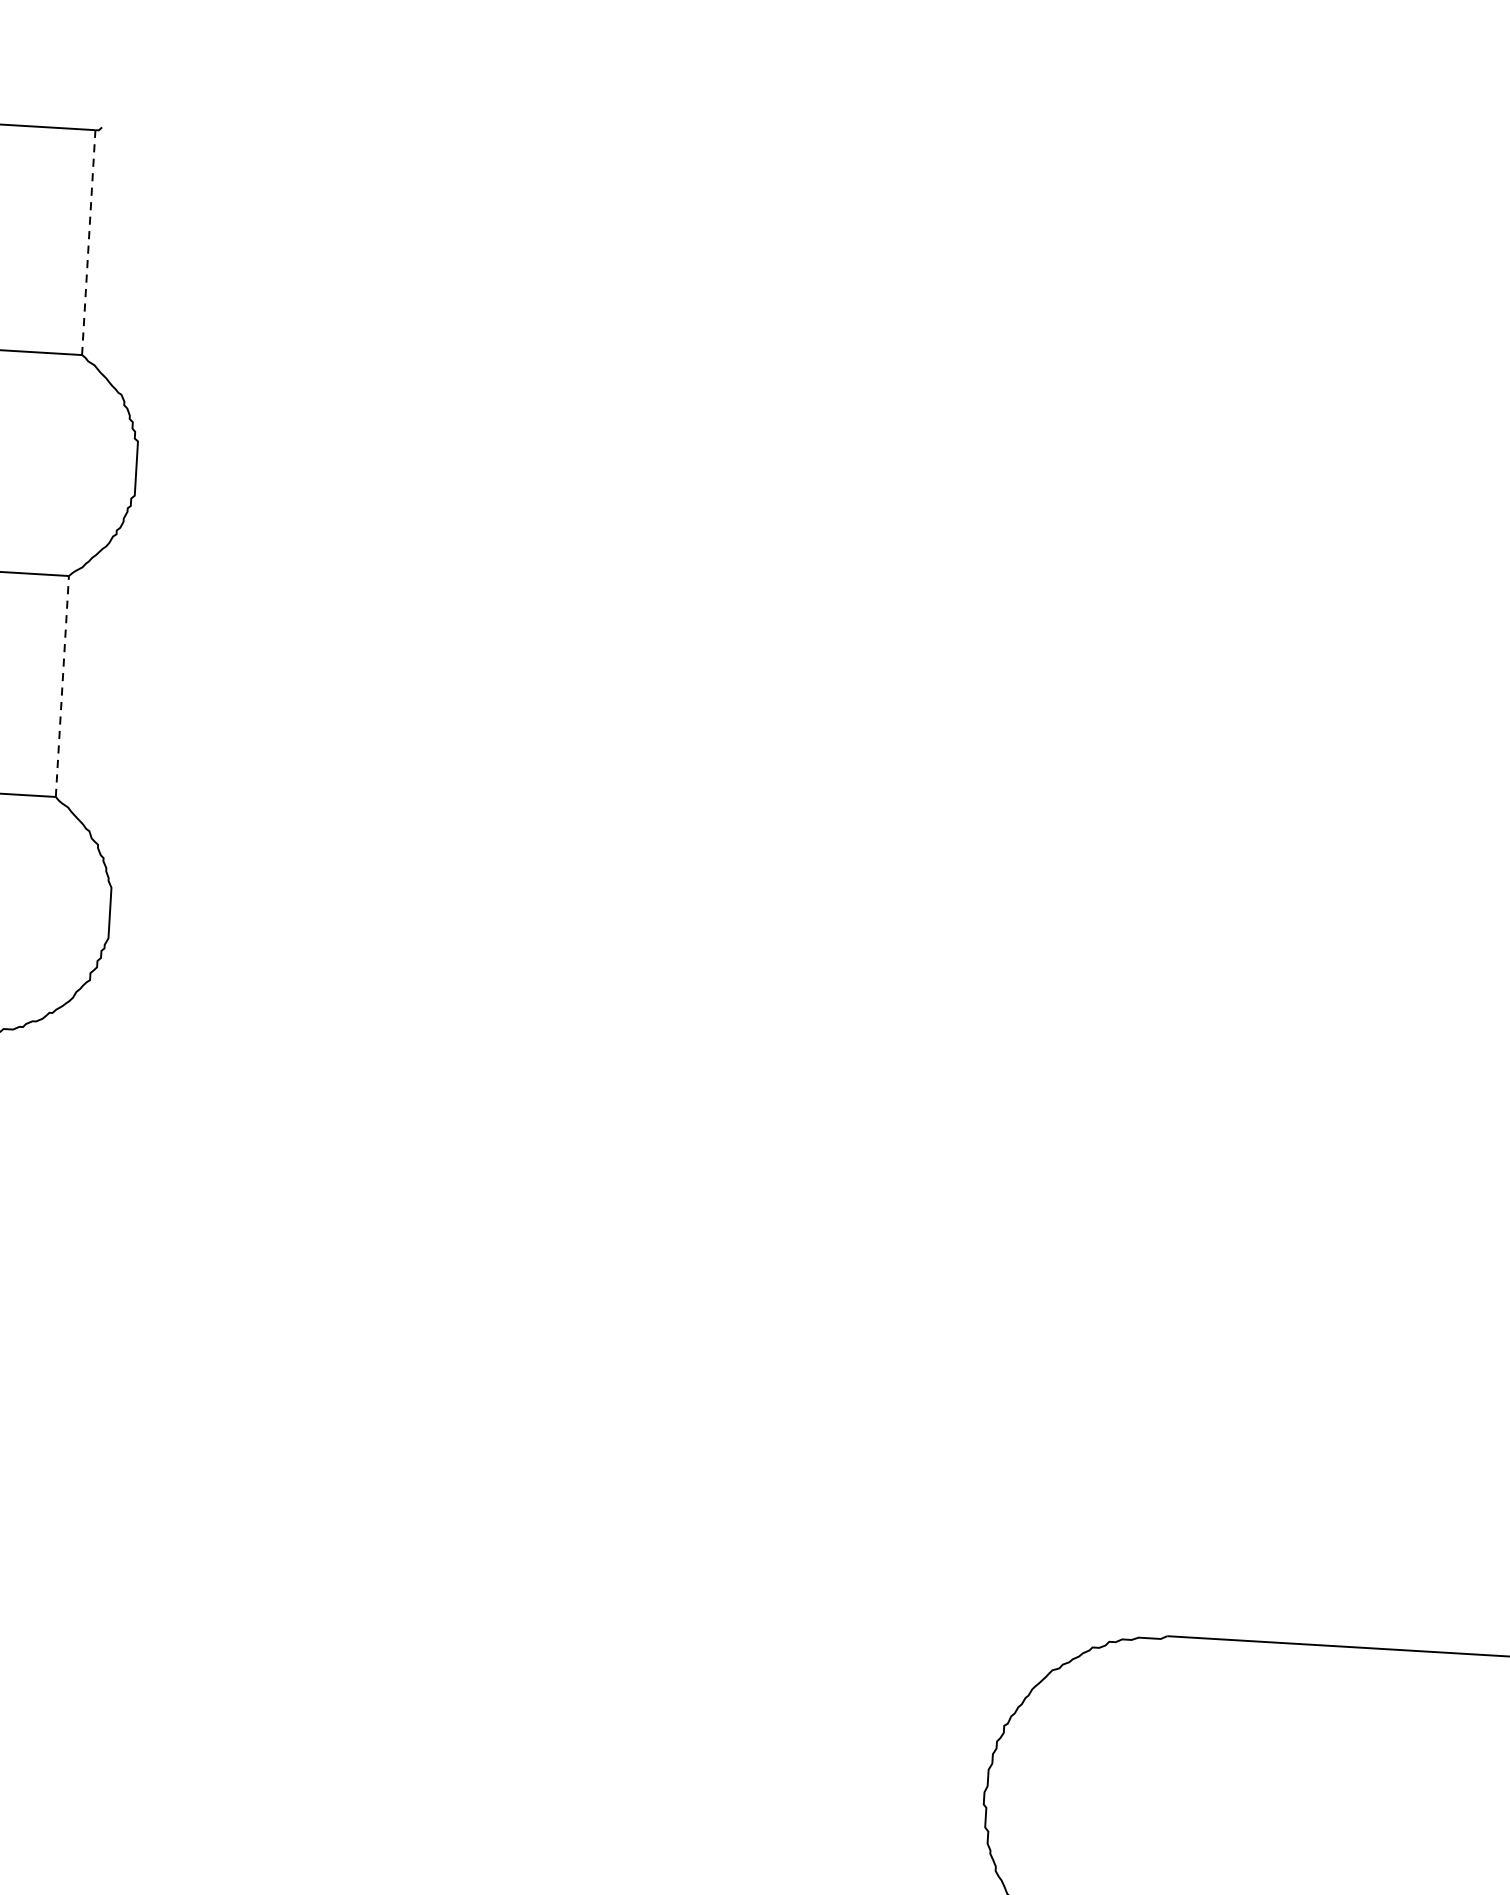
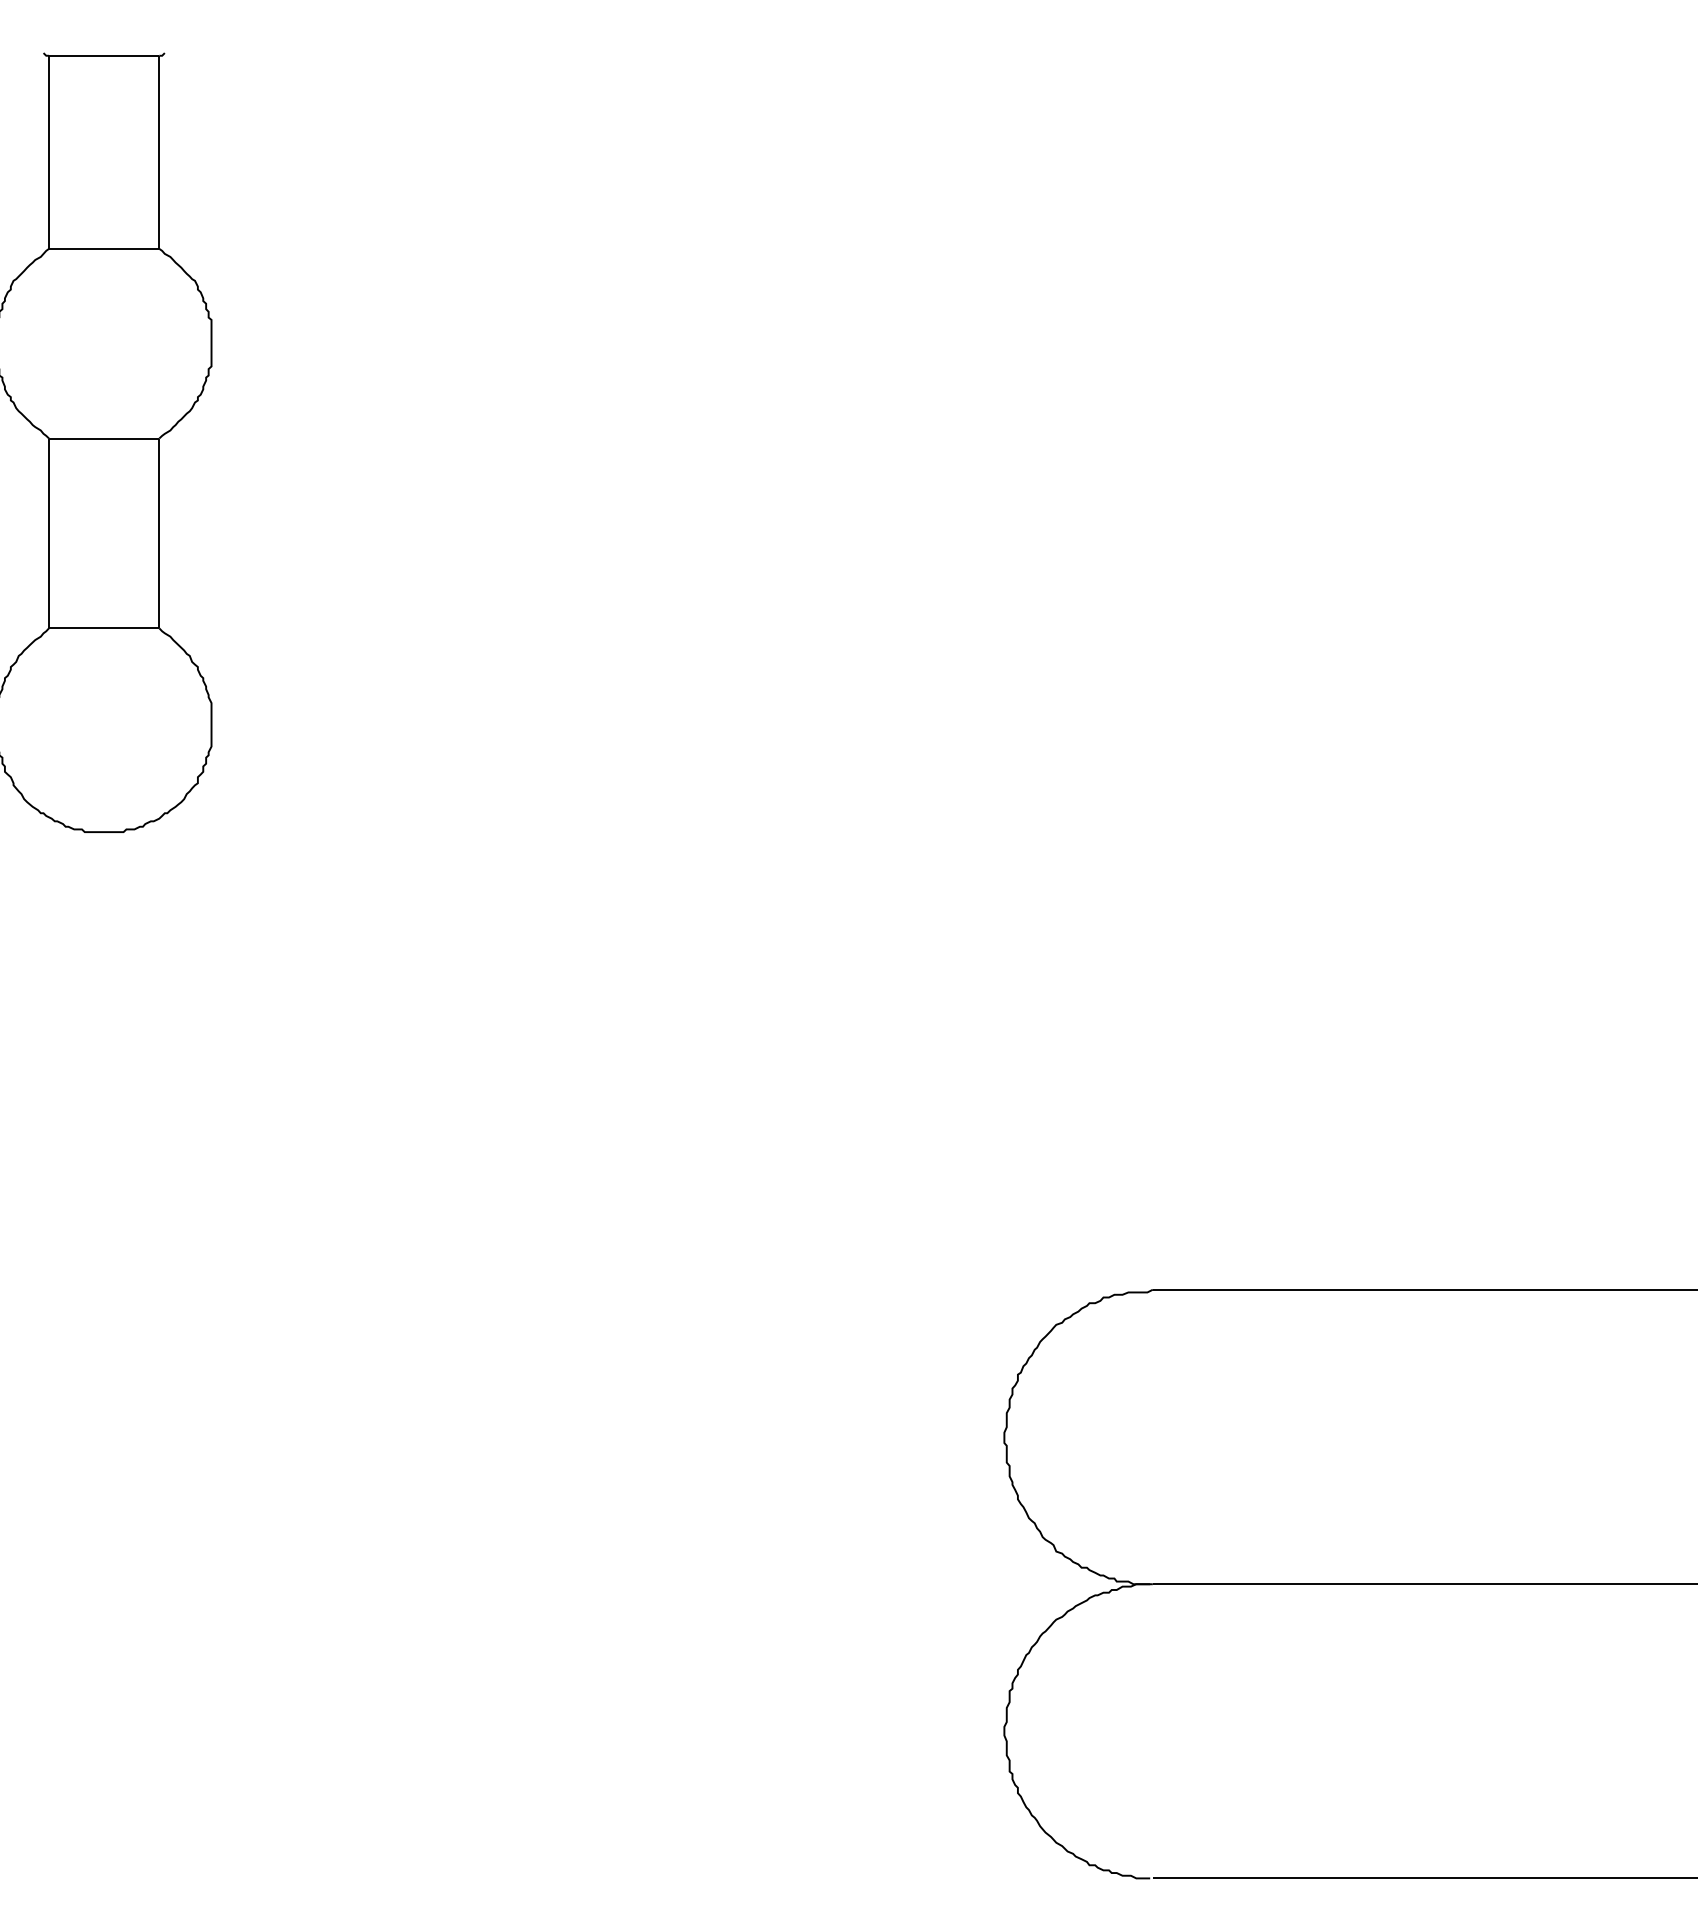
line: (88, 242) -> (159, 152), dashed -> solid
line: (62, 686) -> (159, 533), dashed -> solid

